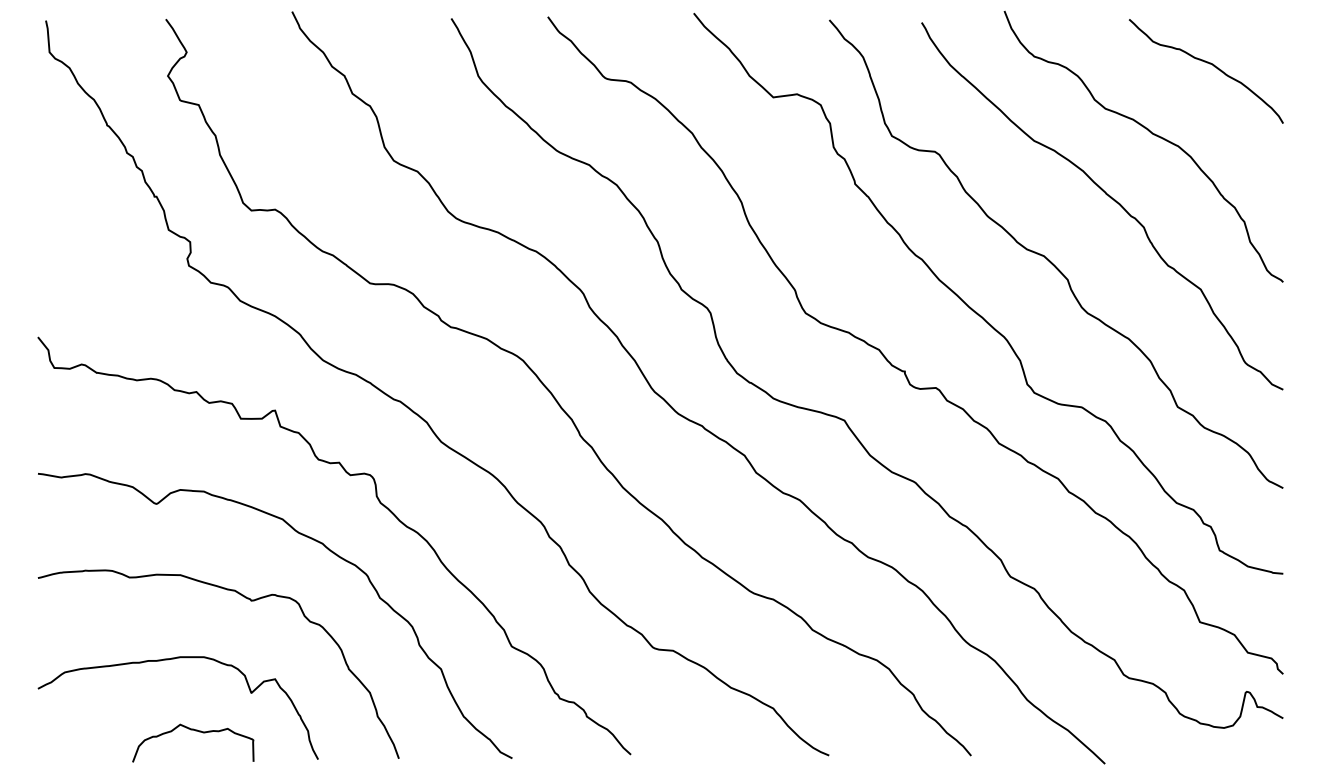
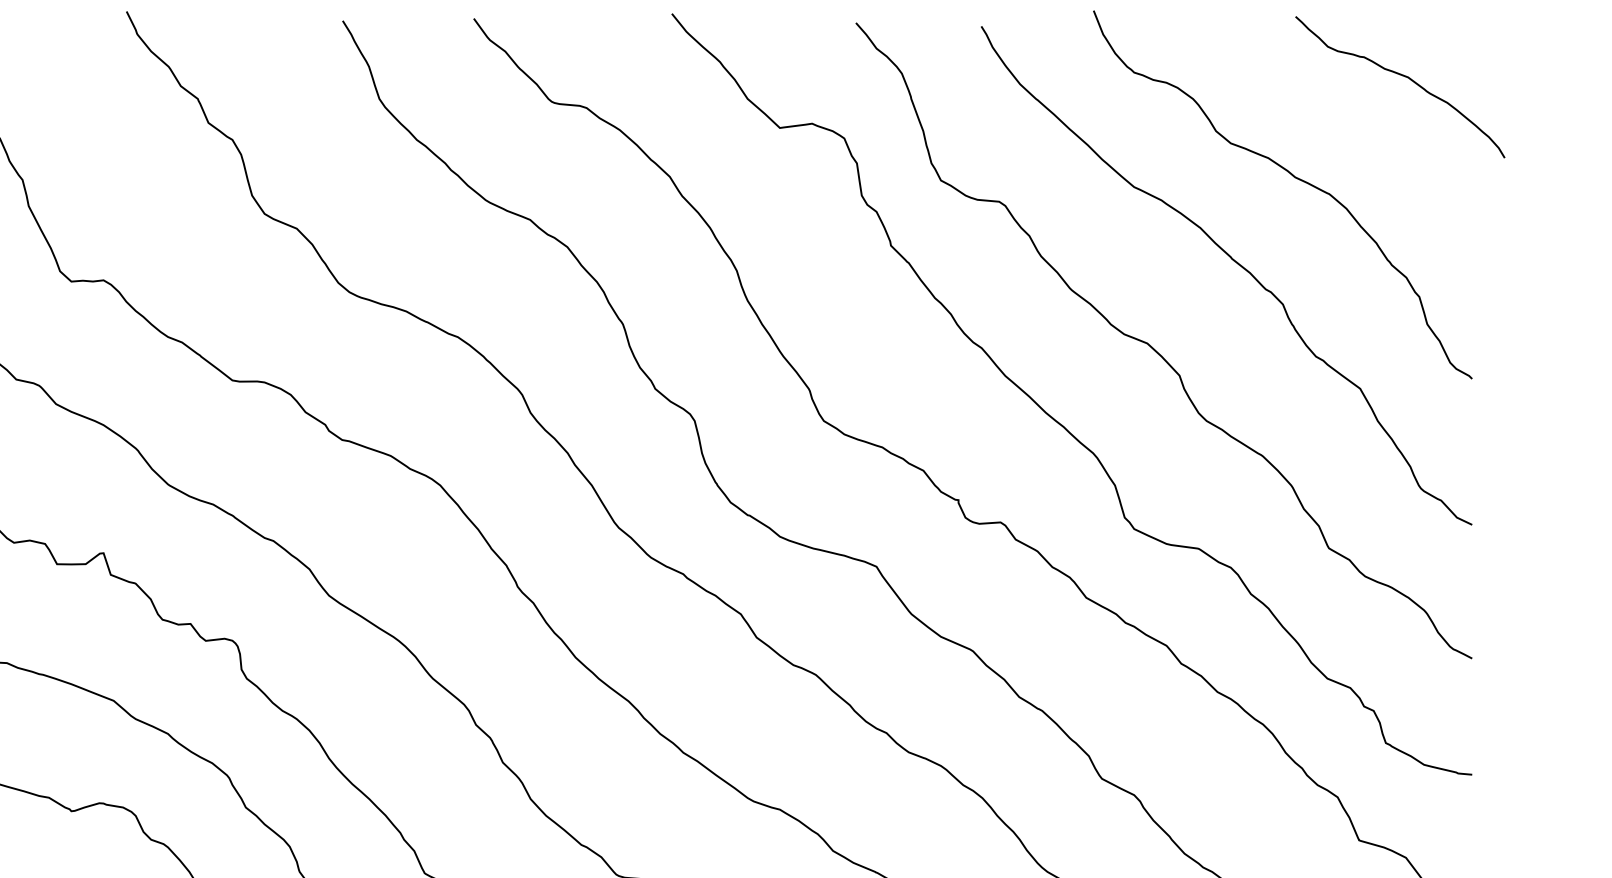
curve: (1209, 64) -> (1404, 77), moved

